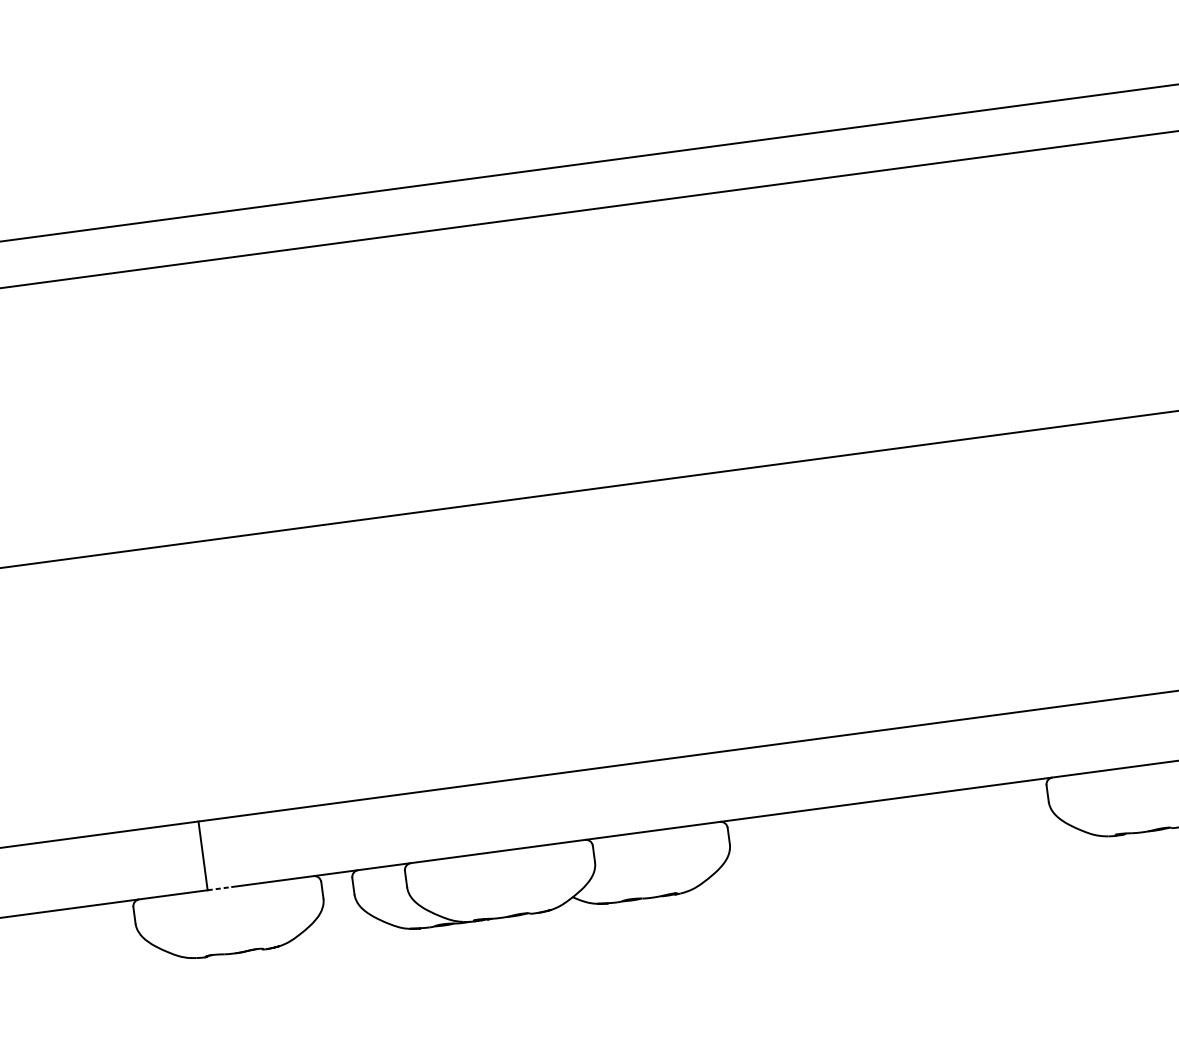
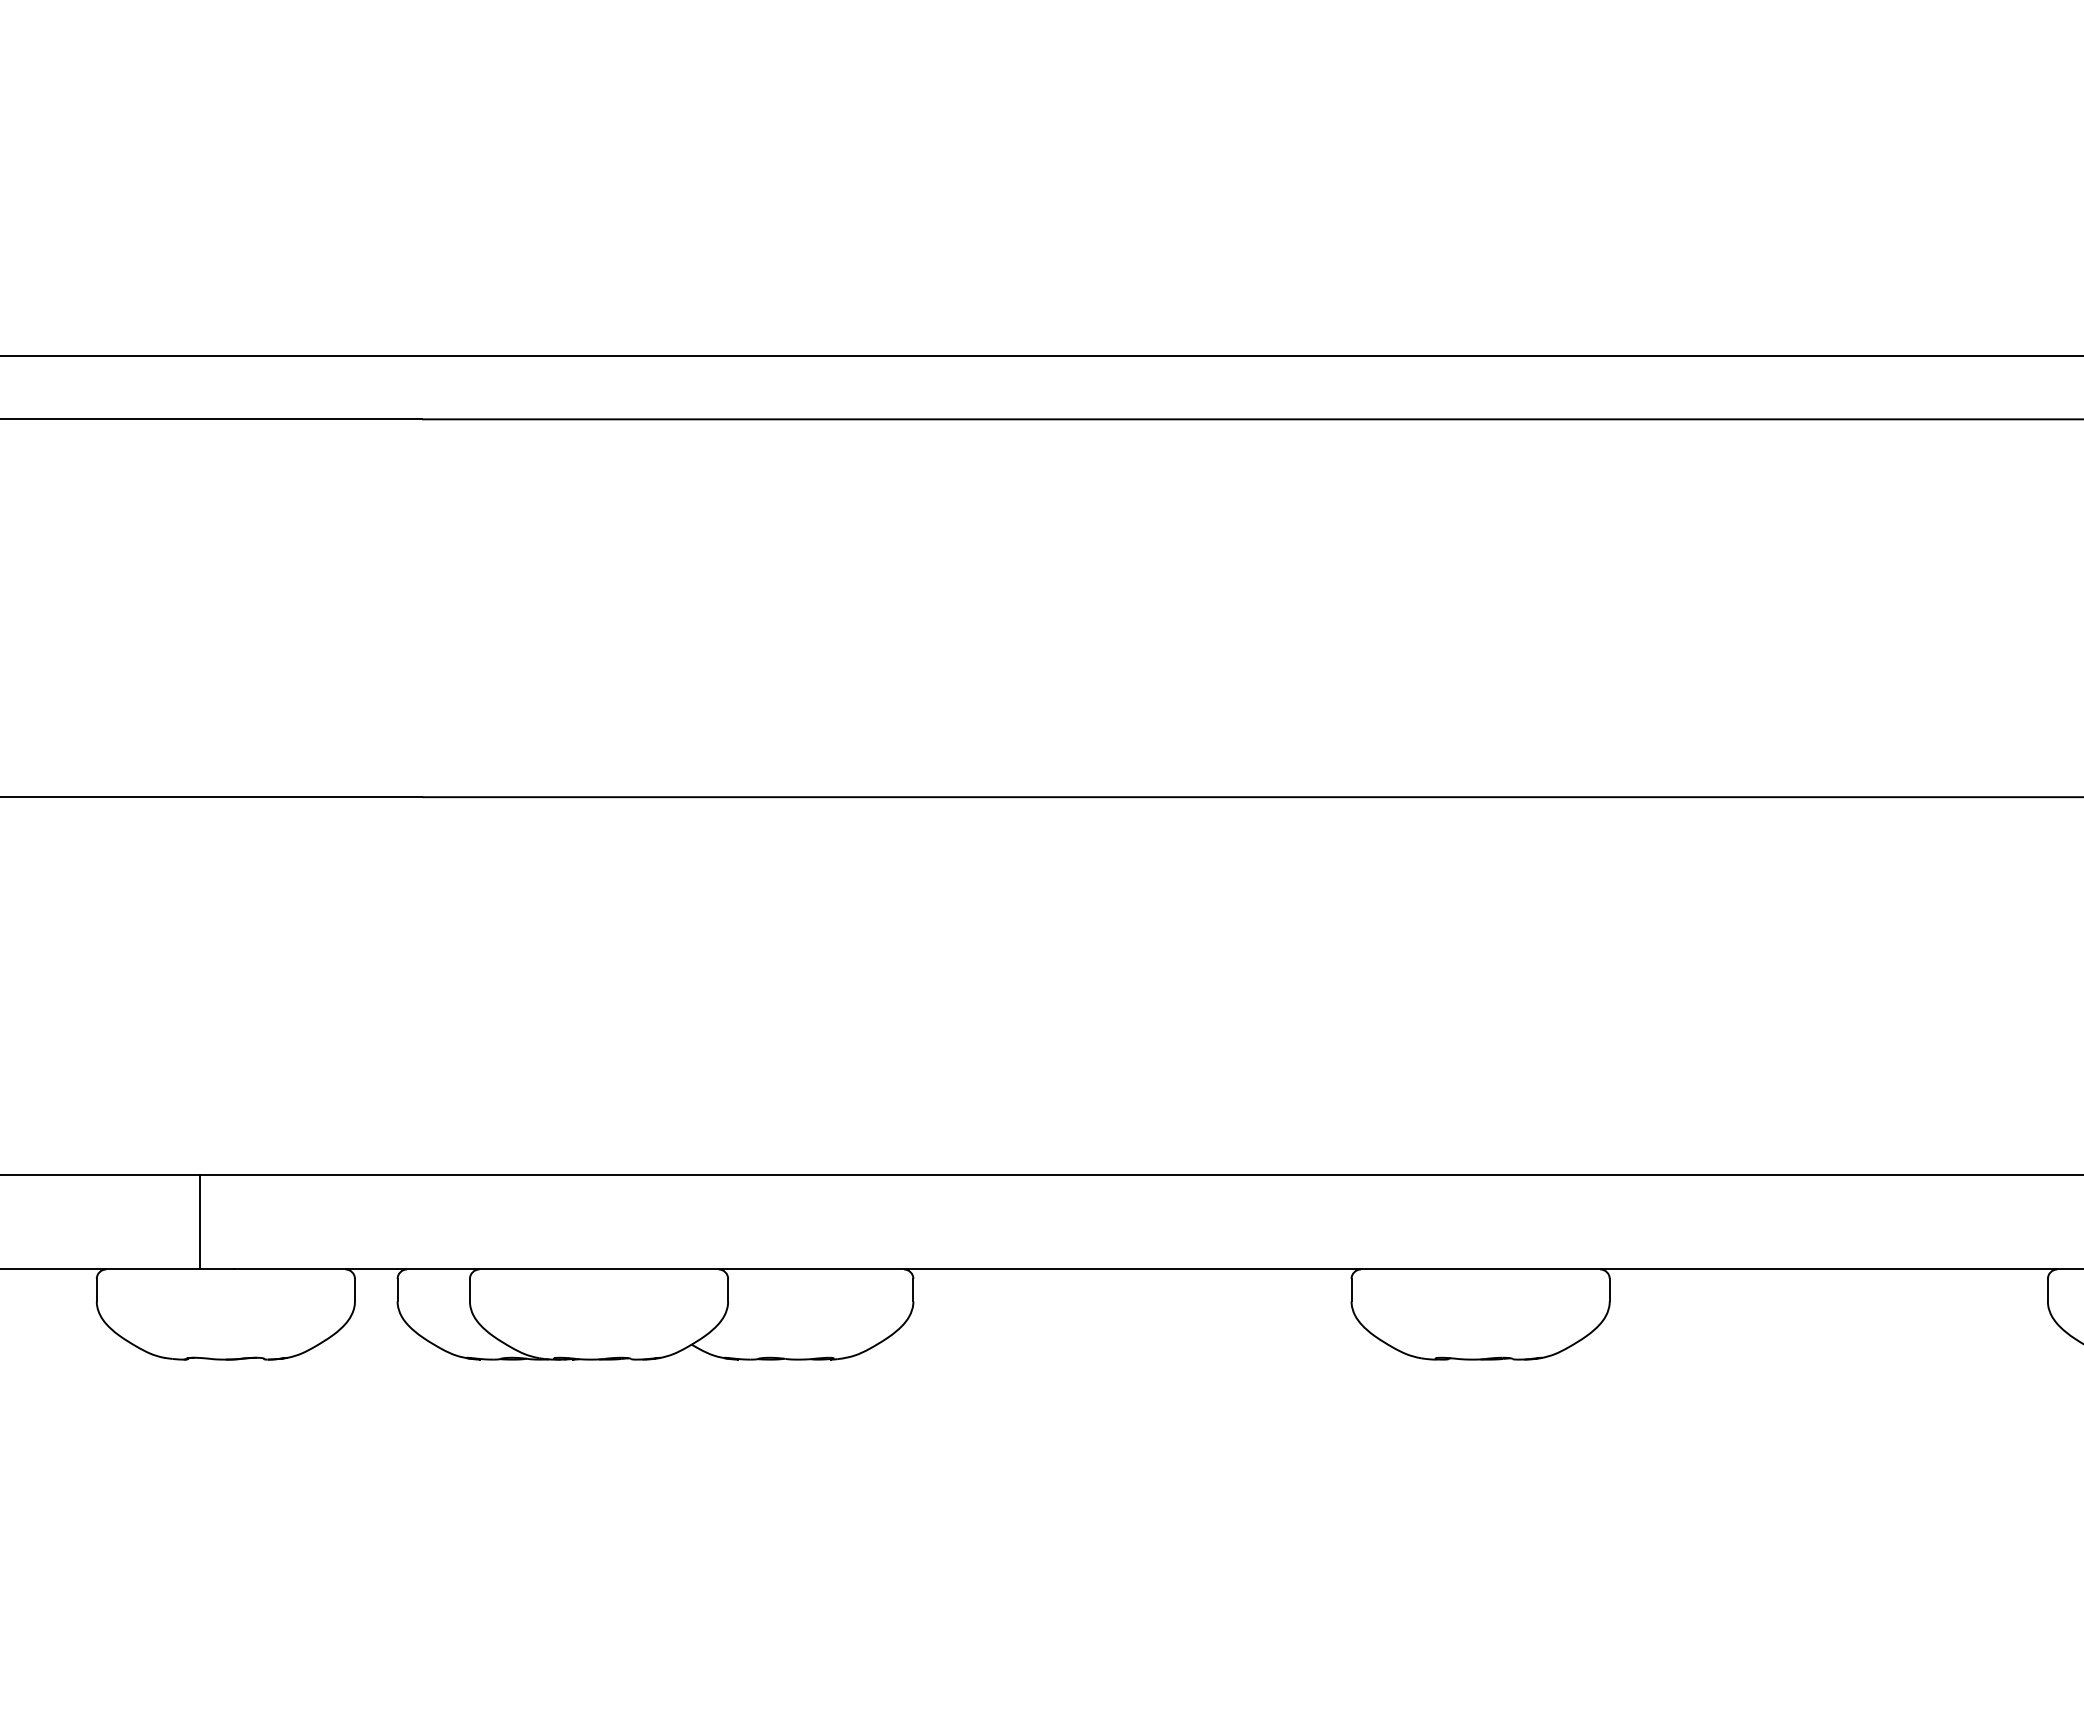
line: (220, 888) -> (217, 1269), dashed -> solid

